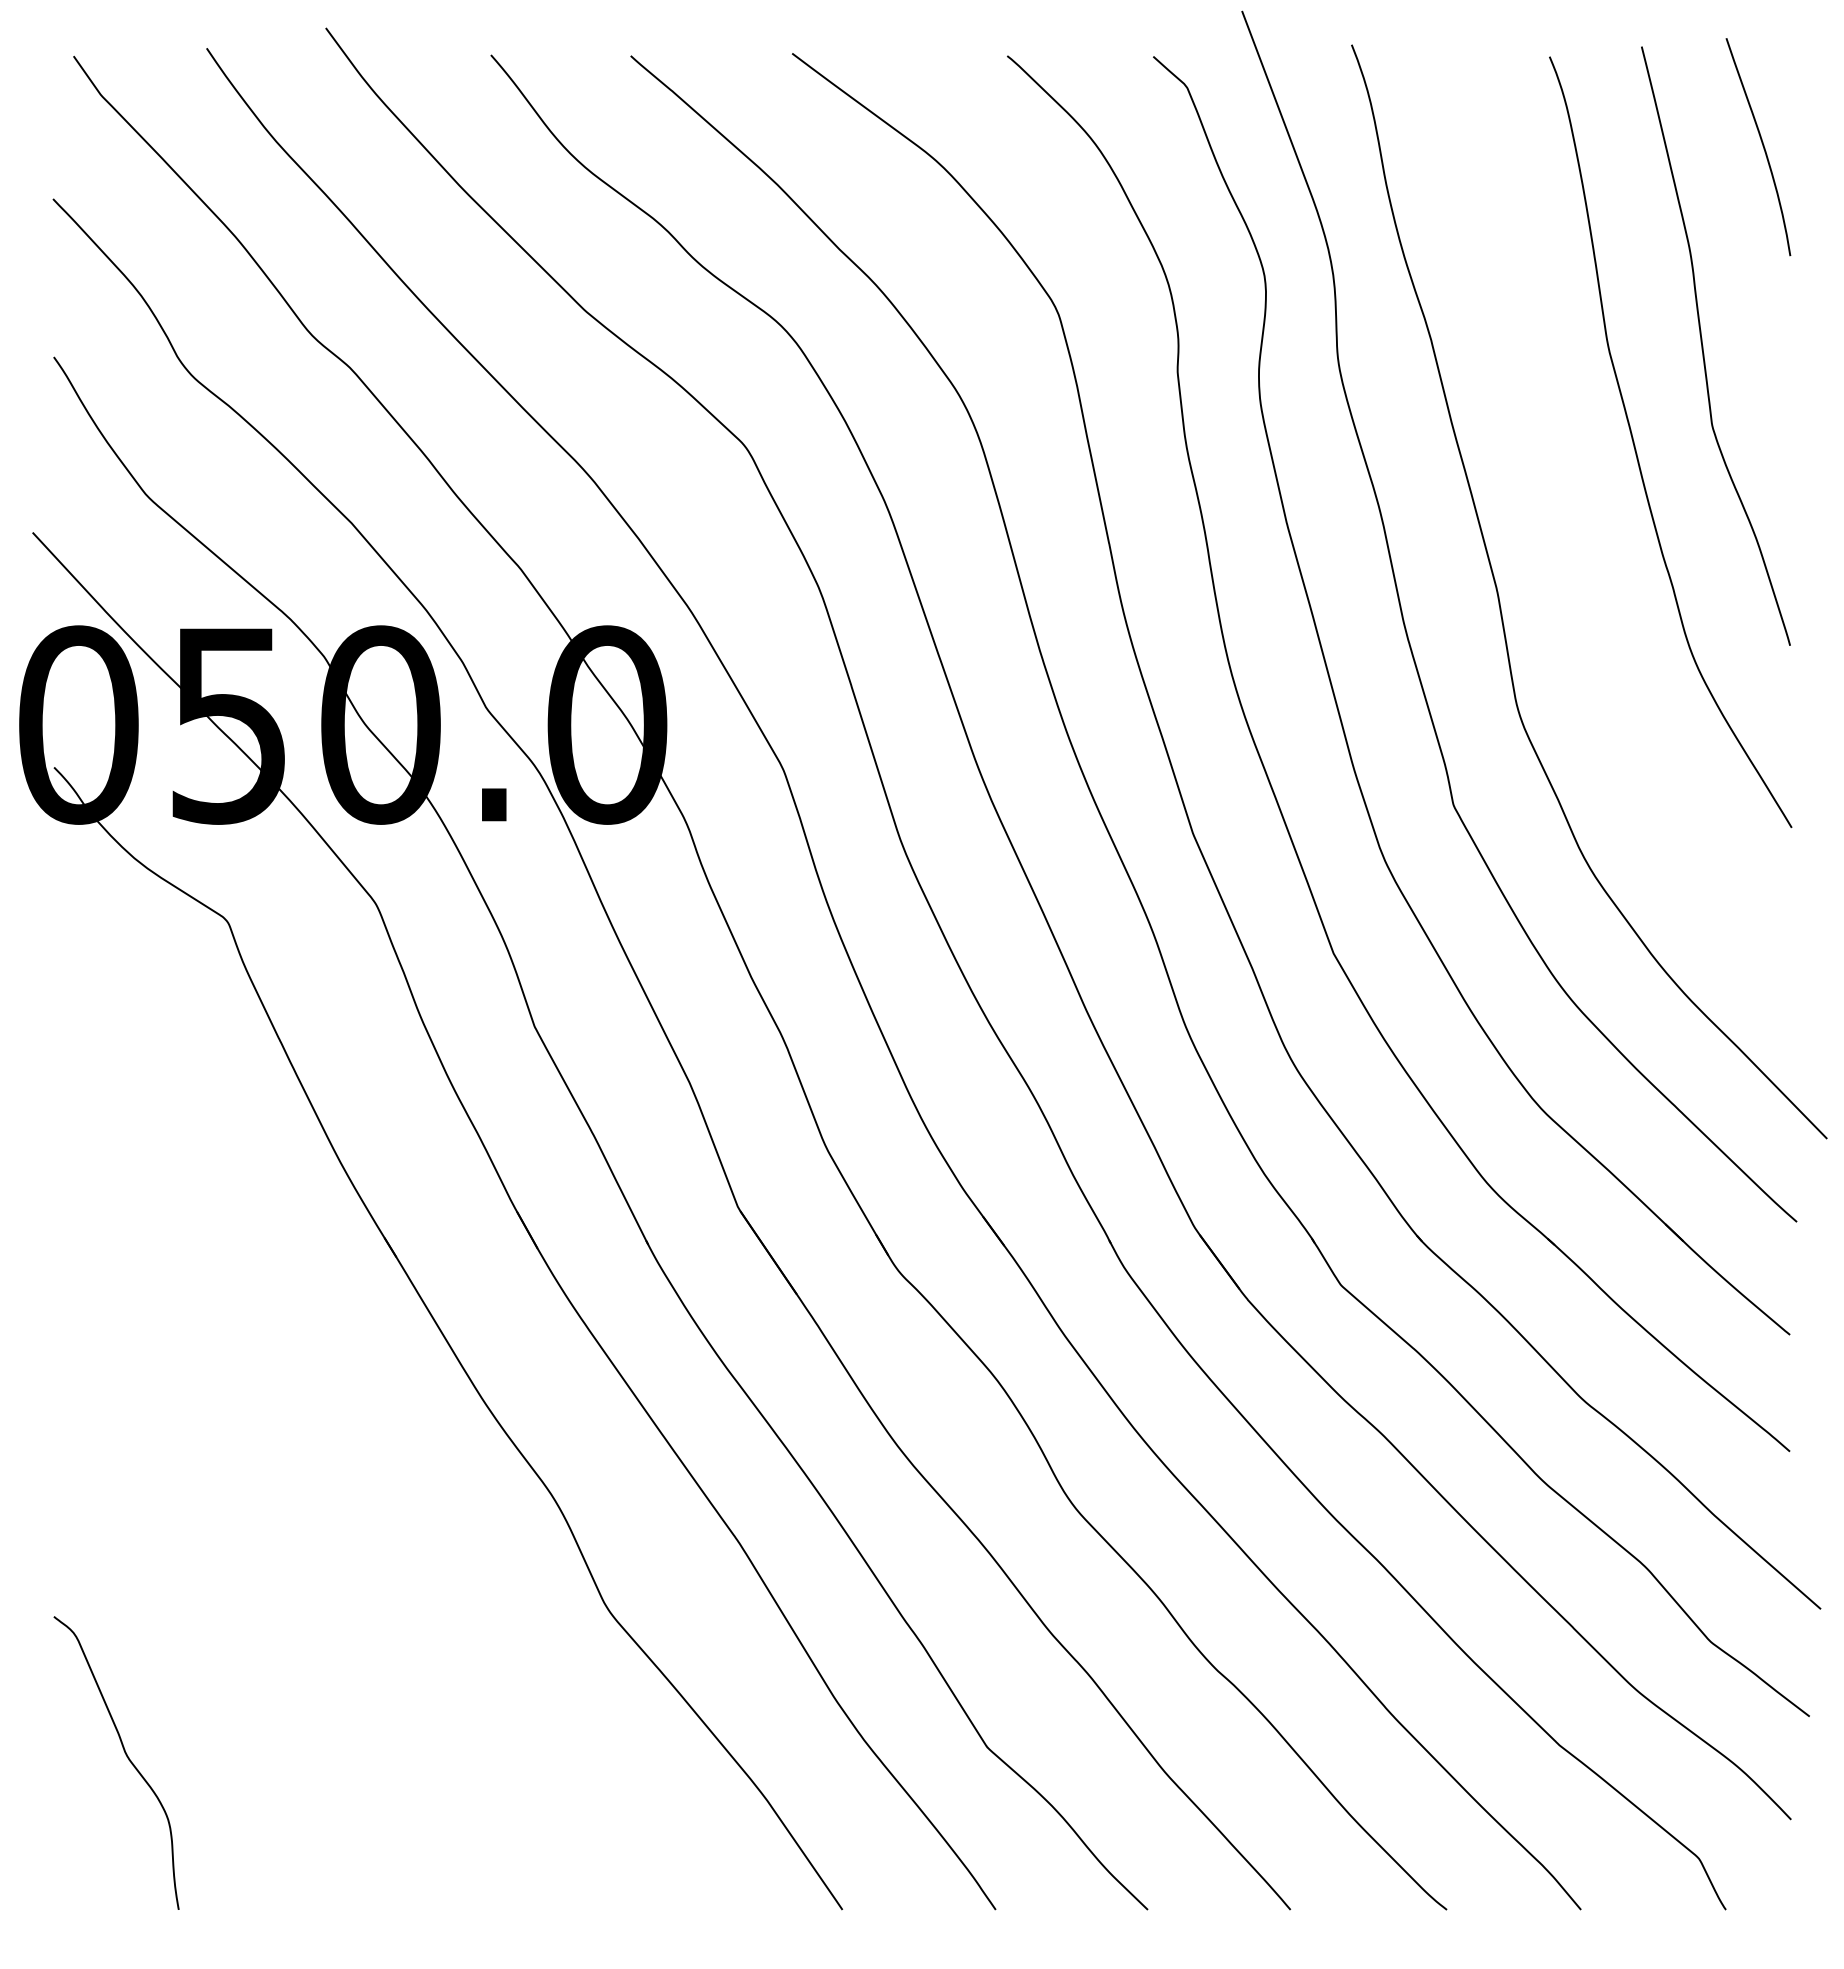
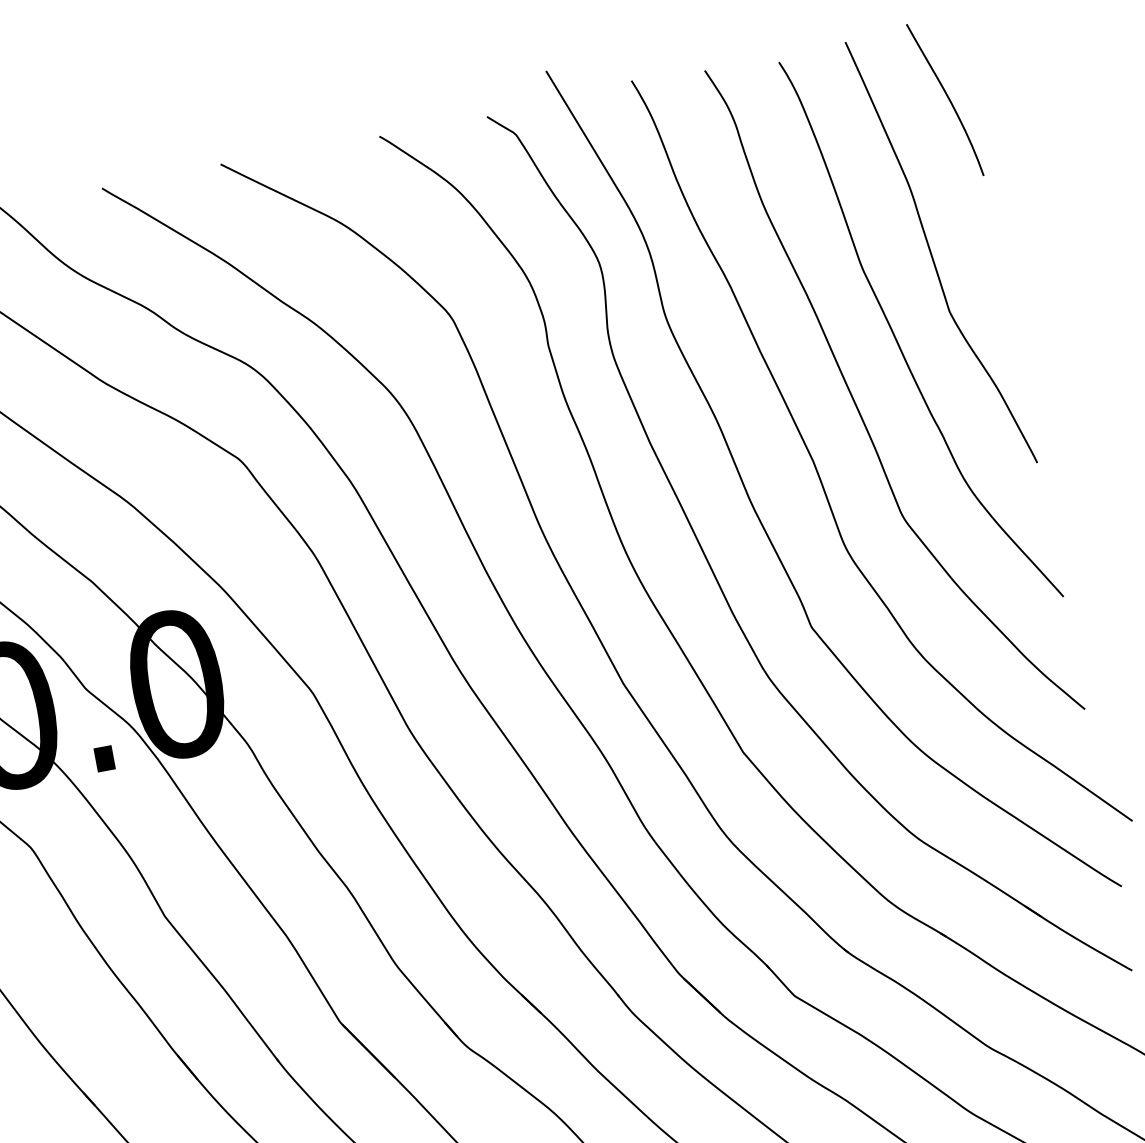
curve: (1568, 528) -> (857, 407), added

